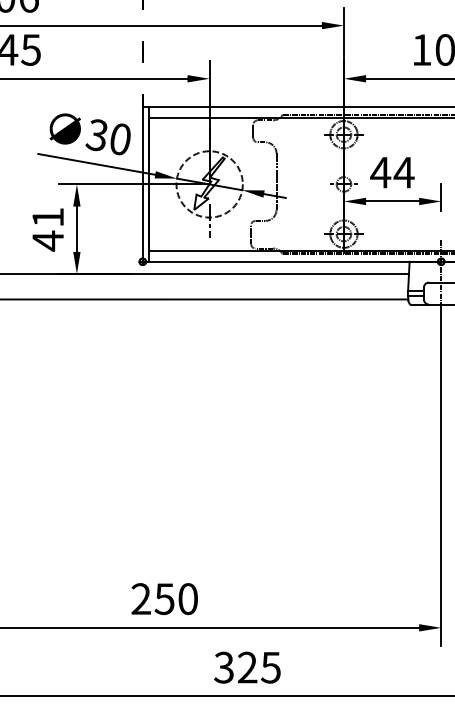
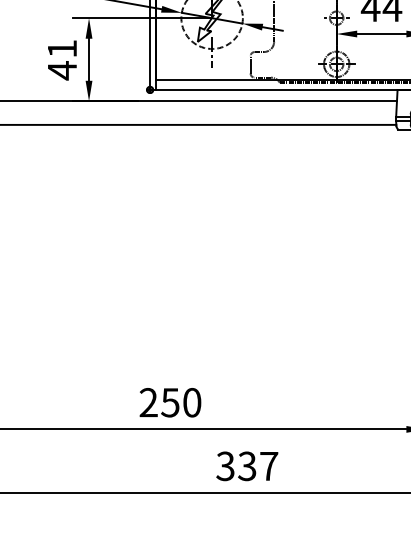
text: (258, 667) -> (257, 466), 325 -> 337

